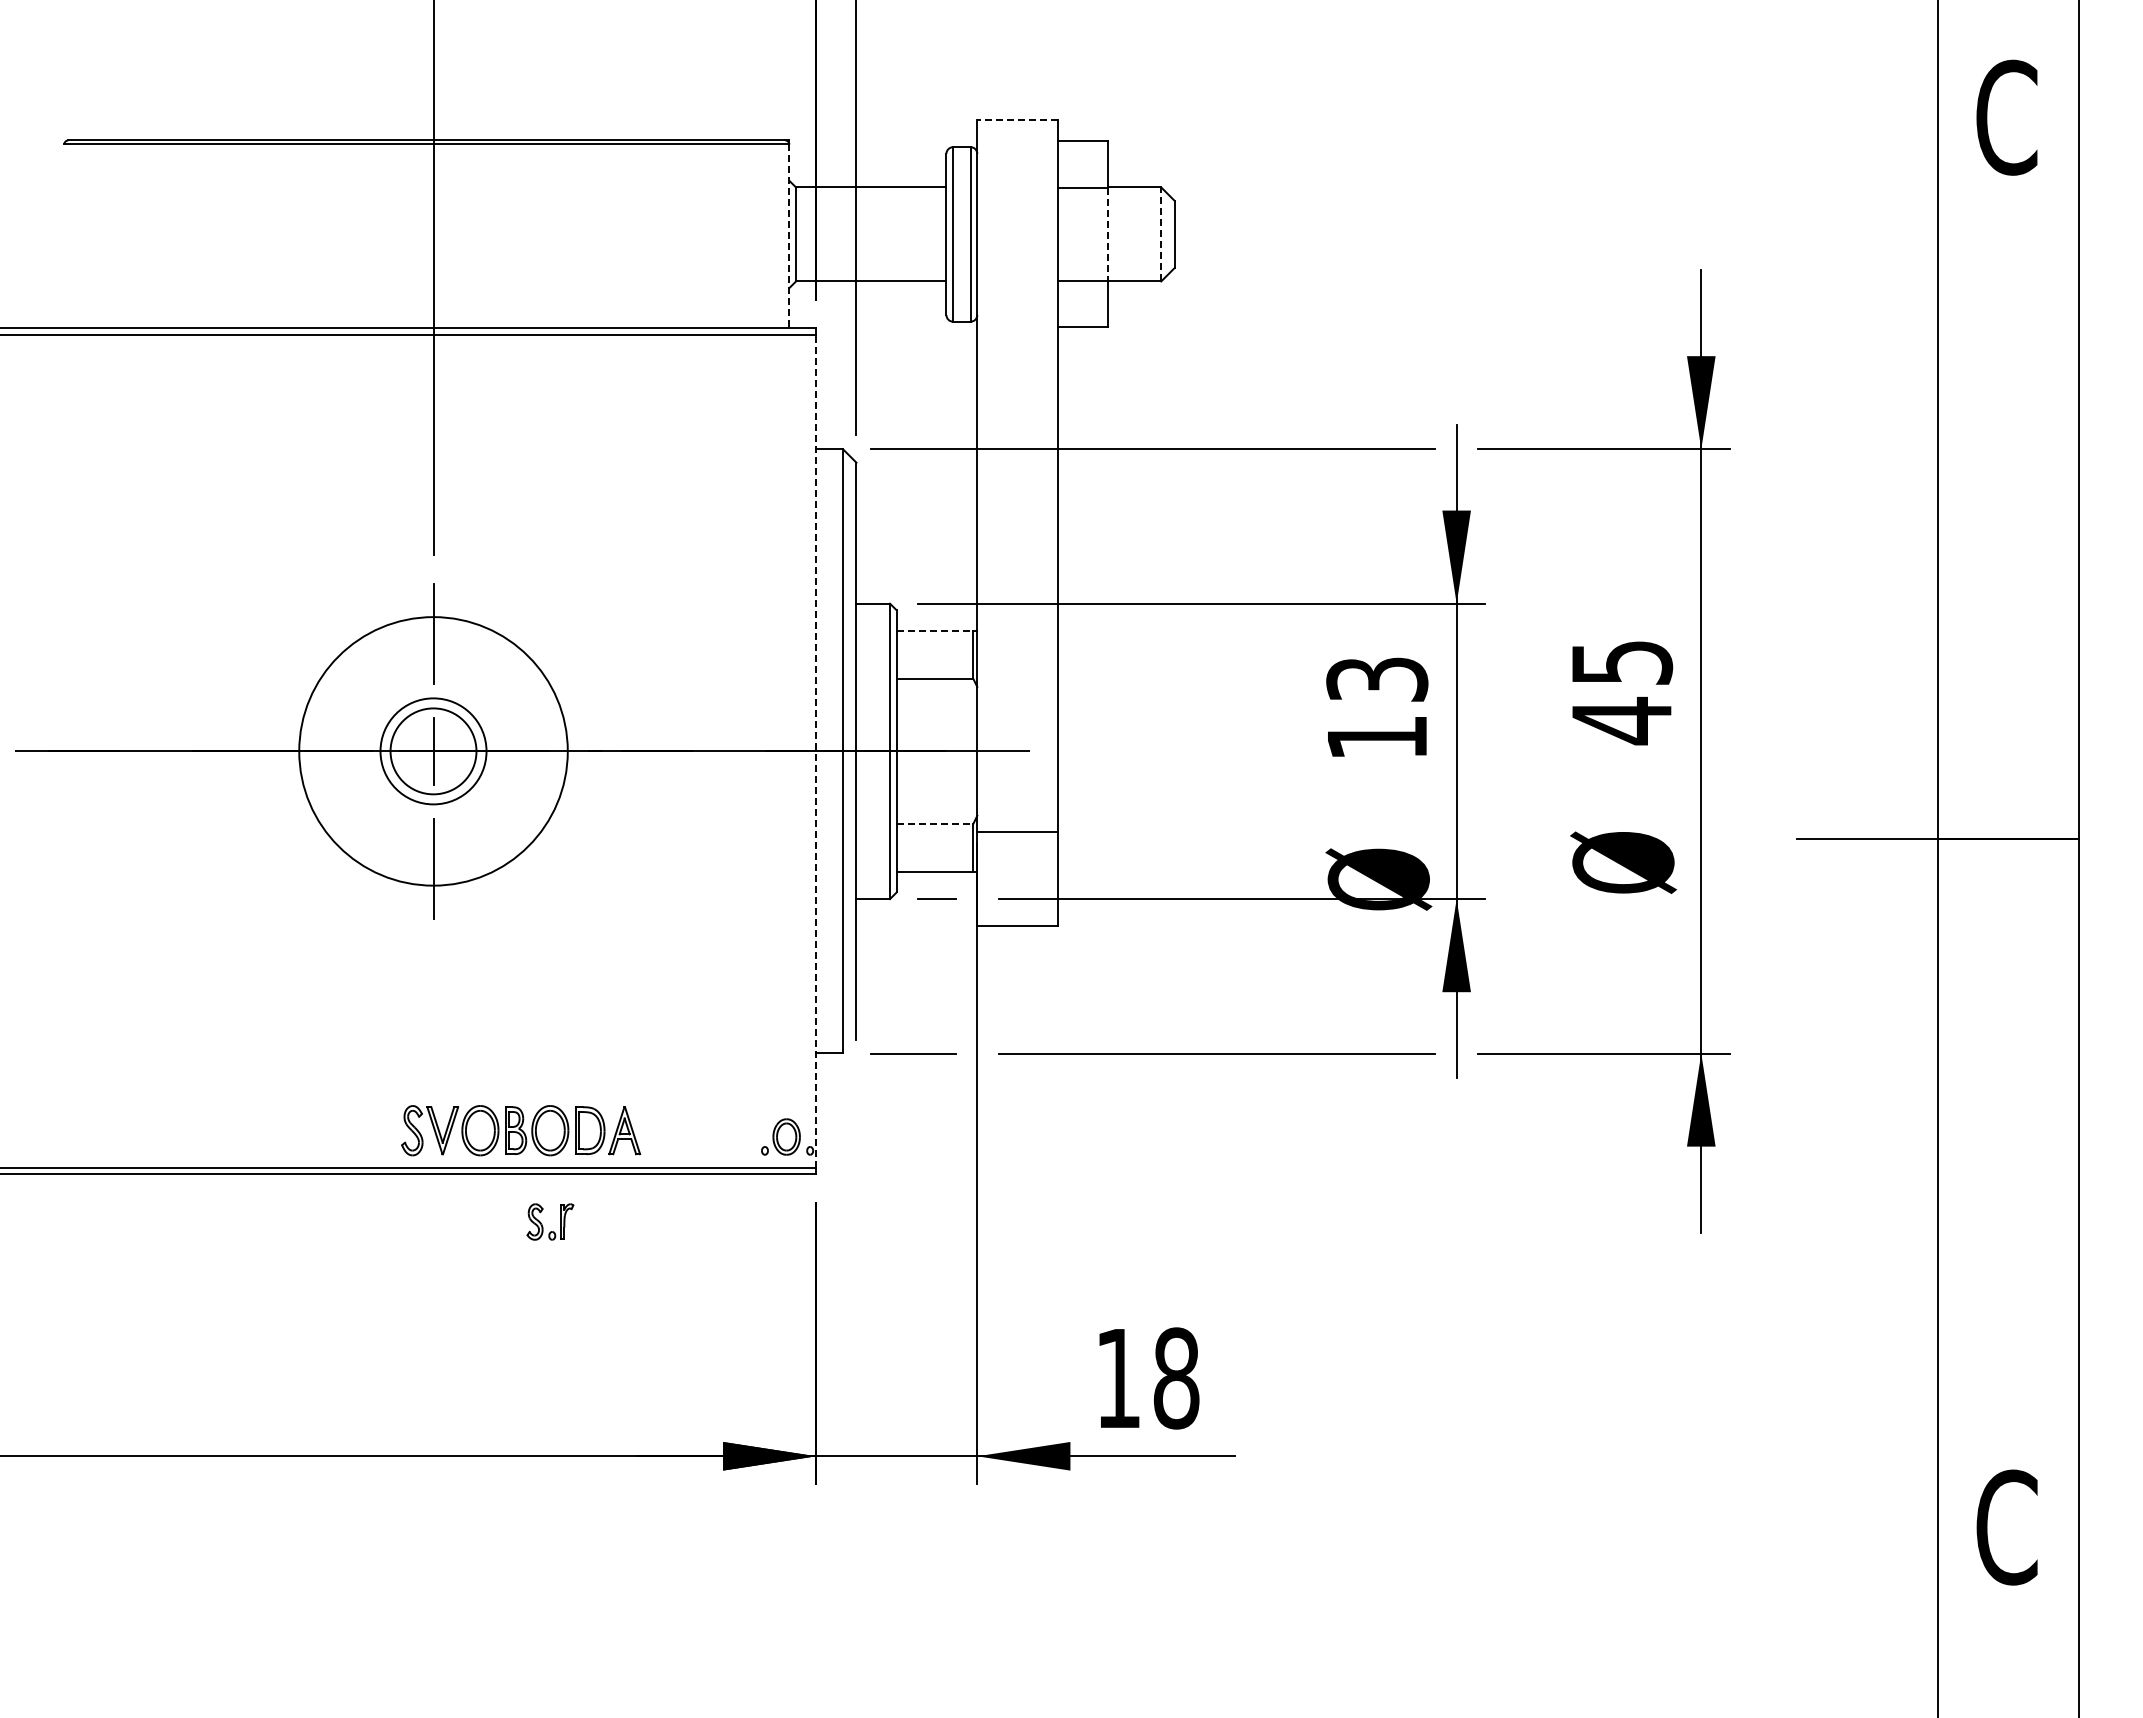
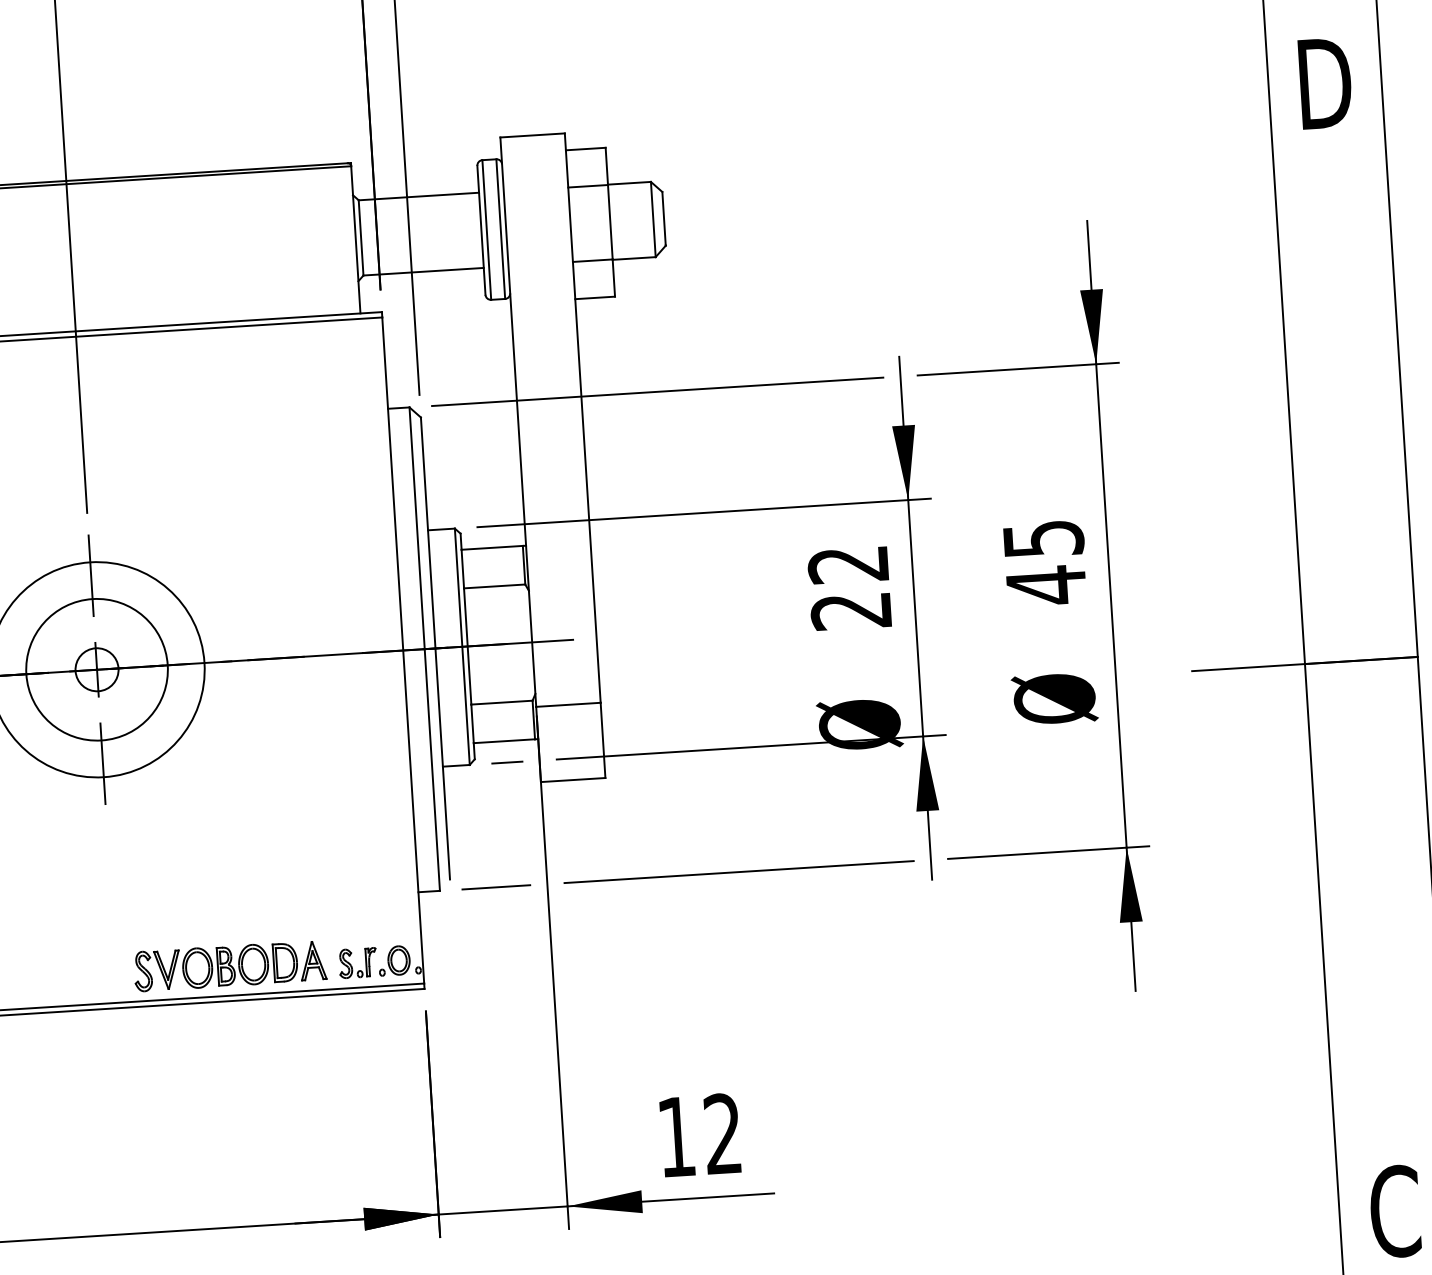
text: (2008, 117) -> (1325, 83), C -> D
line: (1017, 120) -> (532, 135), dashed -> solid
line: (1107, 234) -> (610, 222), dashed -> solid
line: (1161, 234) -> (653, 219), dashed -> solid
line: (789, 236) -> (355, 239), dashed -> solid
line: (935, 630) -> (492, 547), dashed -> solid
text: (1377, 708) -> (850, 587), 13 -> 22
line: (816, 750) -> (403, 649), dashed -> solid
circle: (433, 751) -> (97, 669), size x0.62
circle: (433, 751) -> (97, 669), size x1.67
line: (935, 824) -> (502, 703), dashed -> solid
part: (521, 1130) -> (230, 965), moved
part: (542, 1224) -> (351, 965), moved
text: (1176, 1378) -> (723, 1134), 18 -> 12

